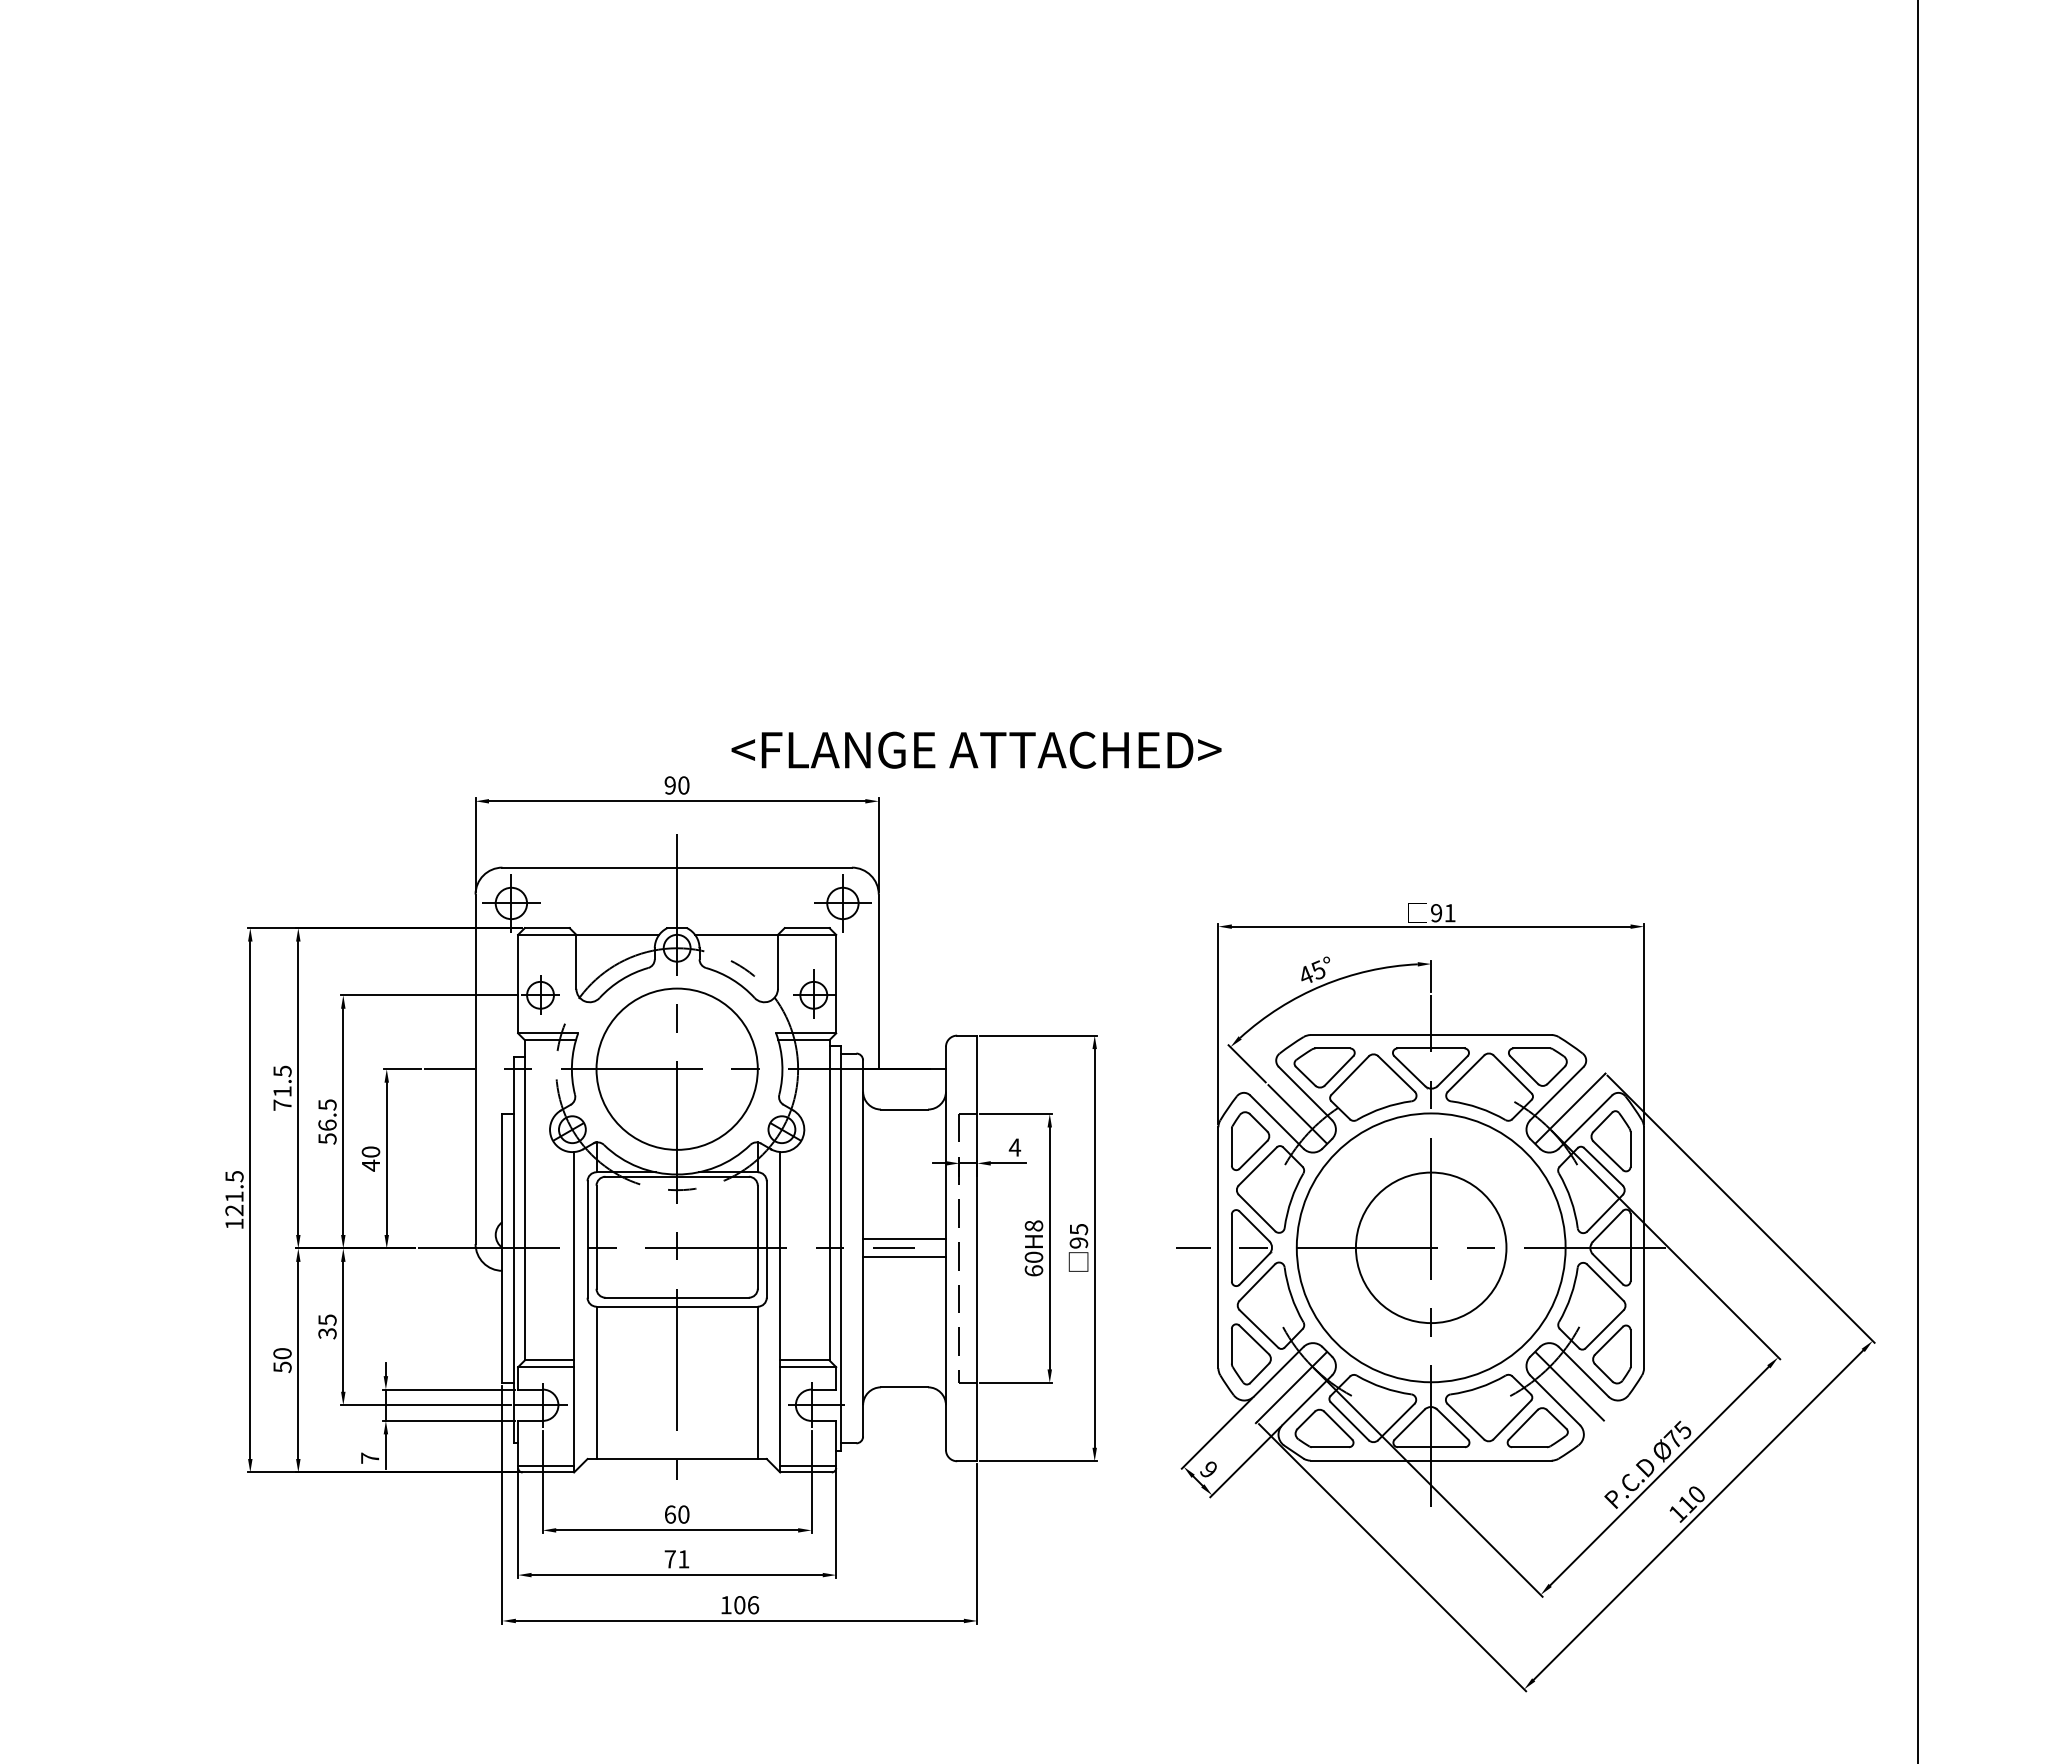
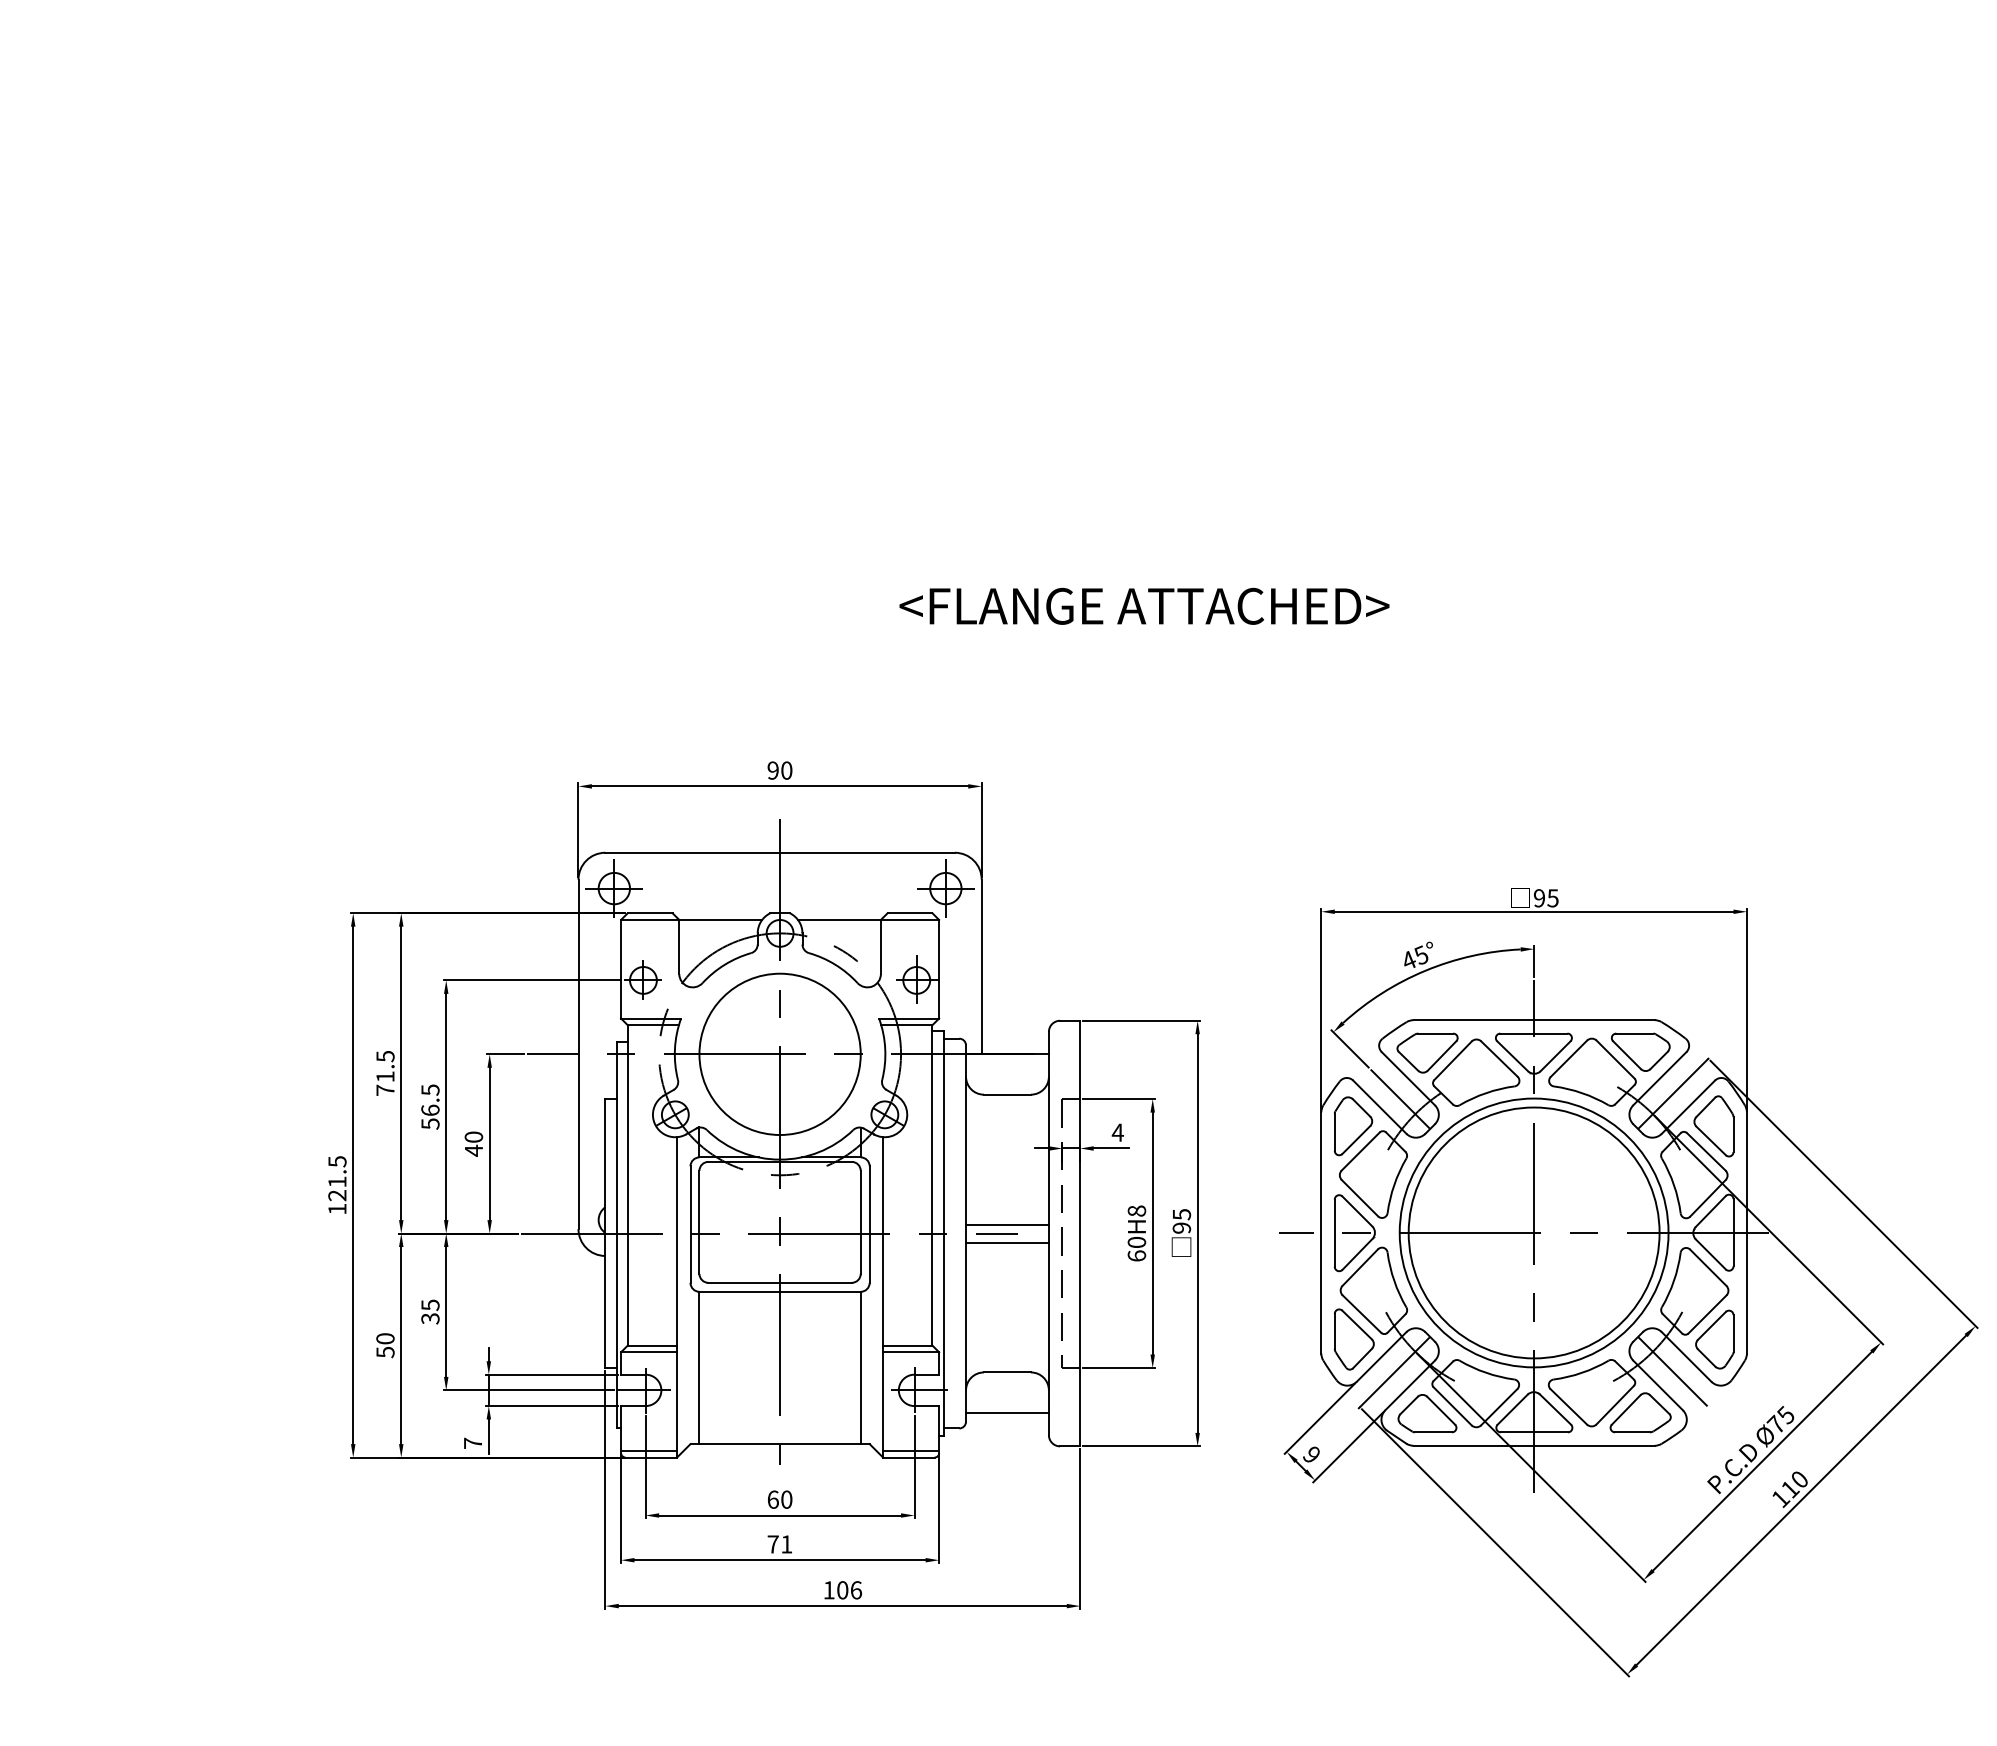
text: (976, 749) -> (1144, 605), moved
text: (1449, 913) -> (1552, 898), 91 -> 95
circle: (1430, 1247) -> (1533, 1232), size x1.67
line: (904, 1427) -> (1007, 1412), added

